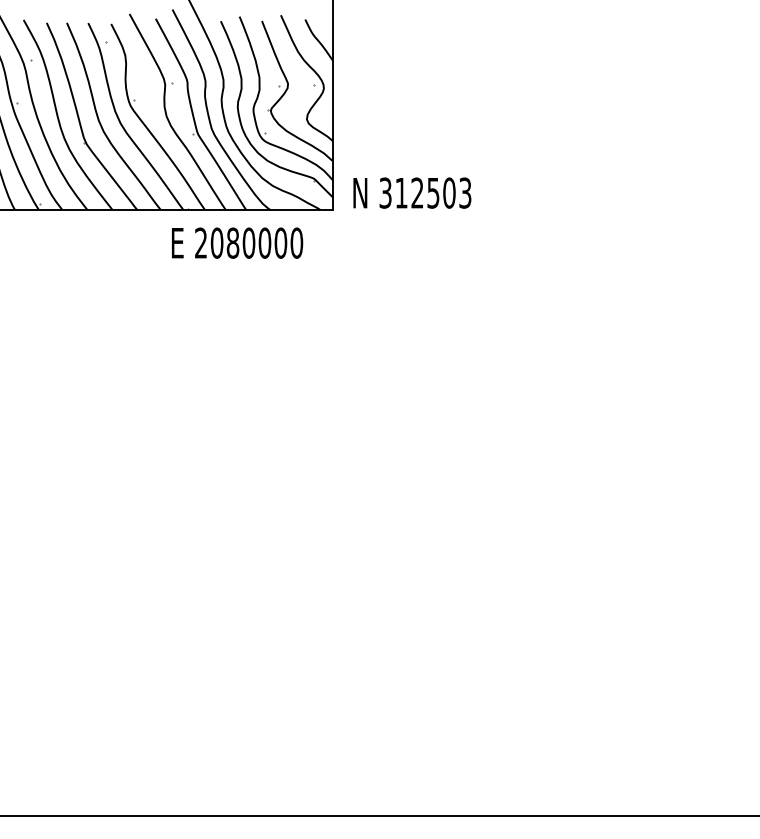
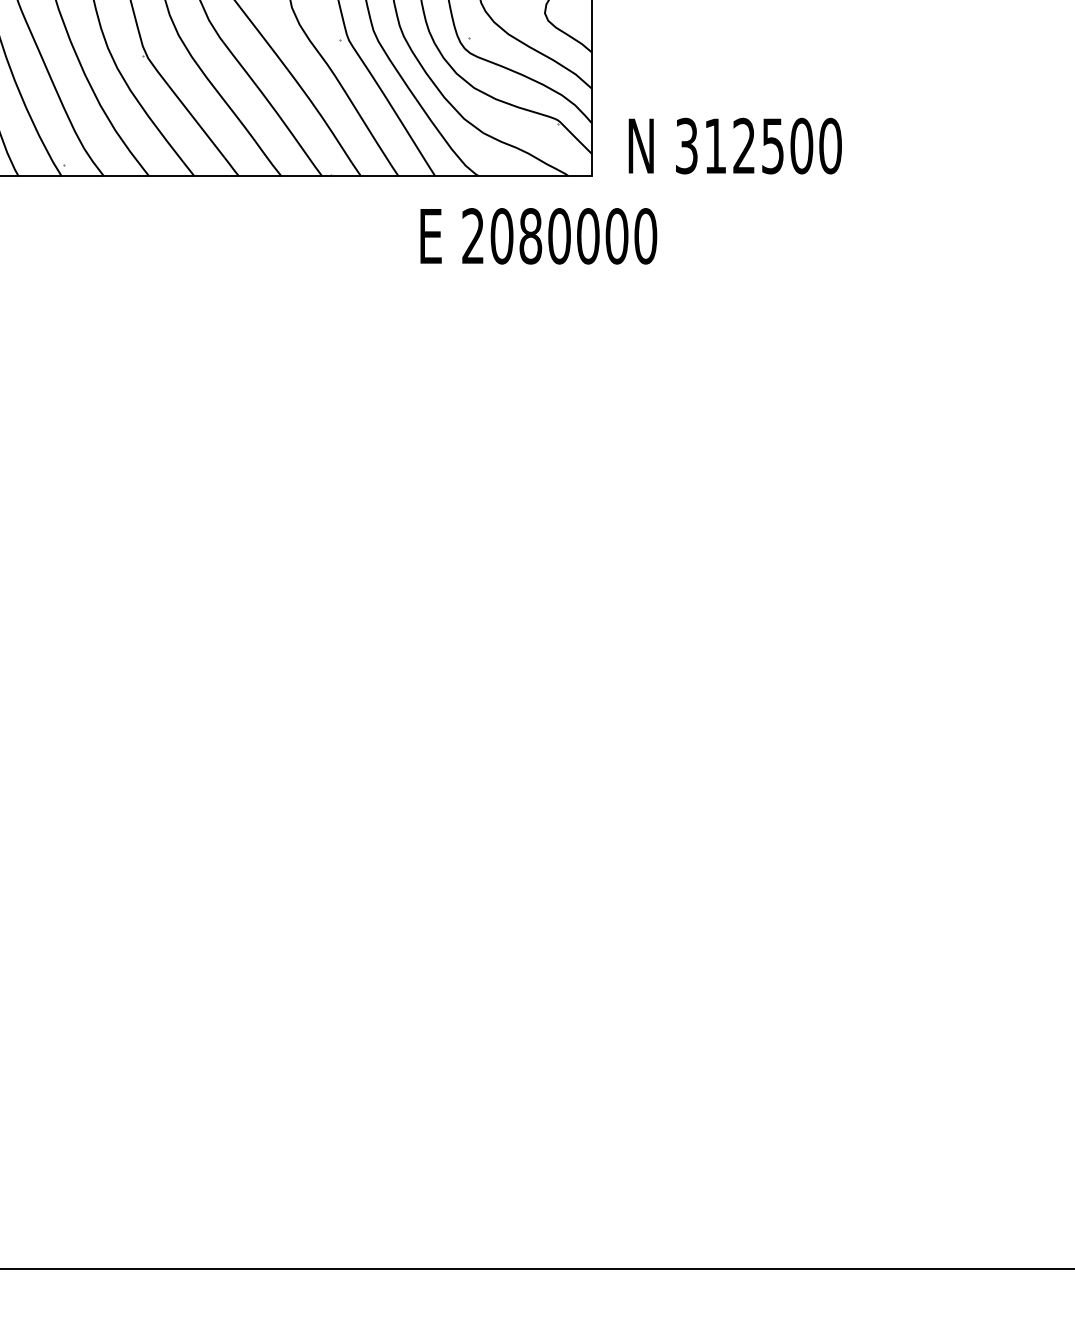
text: (465, 192) -> (830, 144), 312503 -> 312500
text: (237, 242) -> (538, 235), moved

